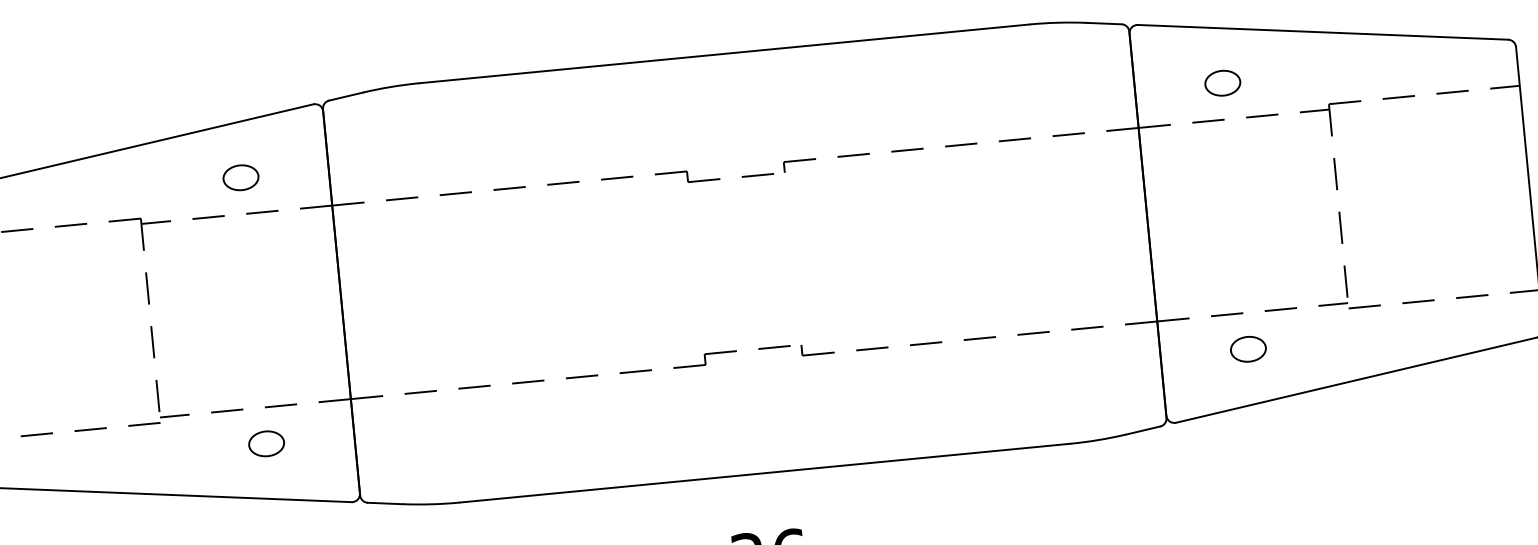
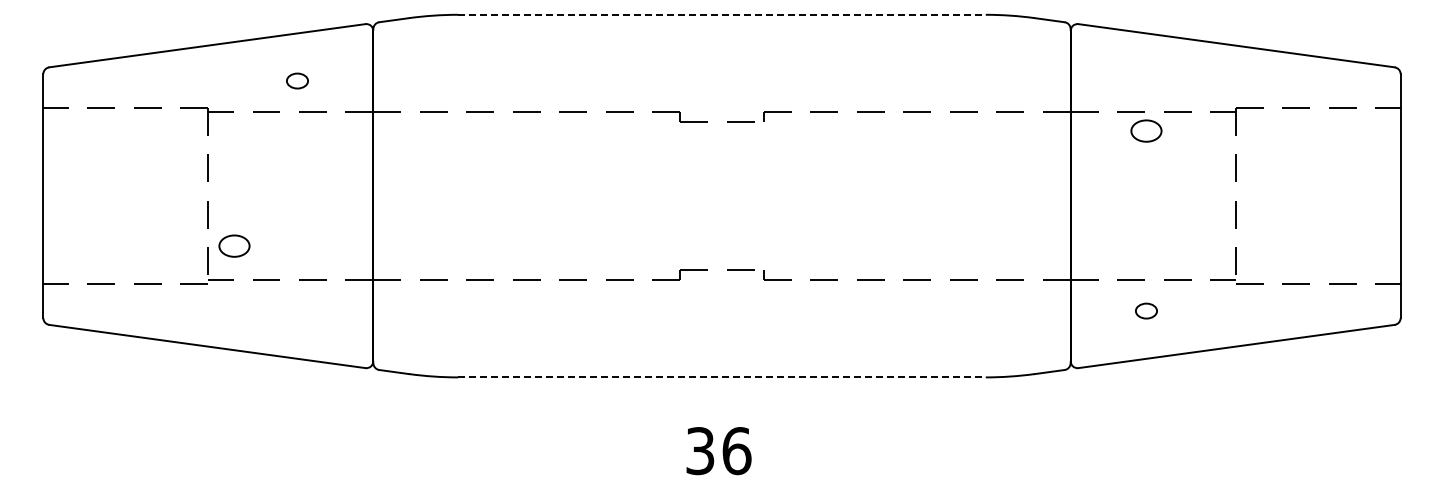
line: (723, 53) -> (721, 14), solid -> dashed
part: (1222, 82) -> (1146, 130), moved
part: (240, 177) -> (297, 80), size x0.7
part: (1248, 348) -> (1146, 310), size x0.7
part: (266, 443) -> (234, 245), moved
line: (764, 473) -> (721, 377), solid -> dashed

